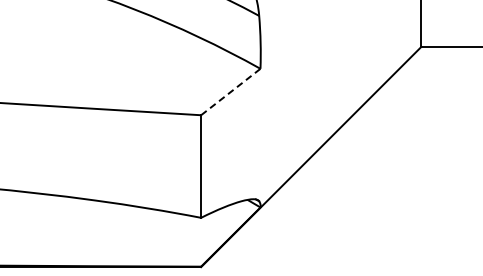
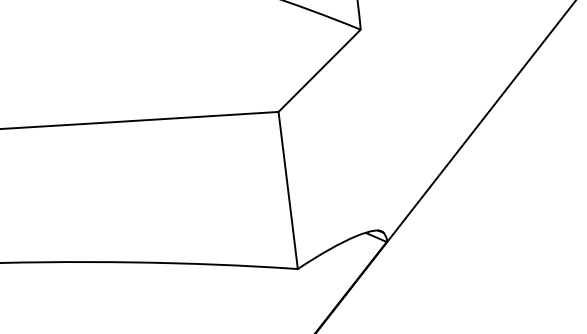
line: (230, 92) -> (319, 71), dashed -> solid

